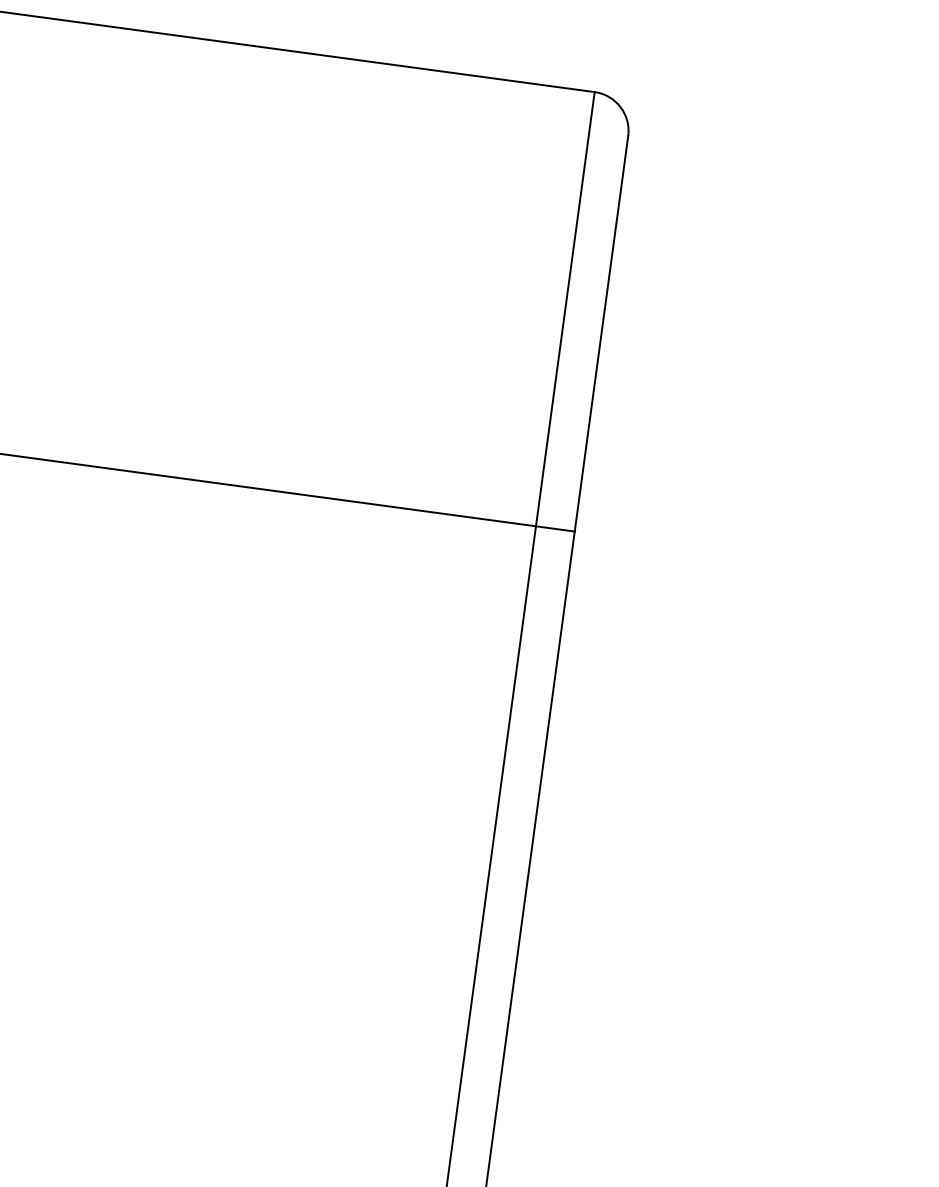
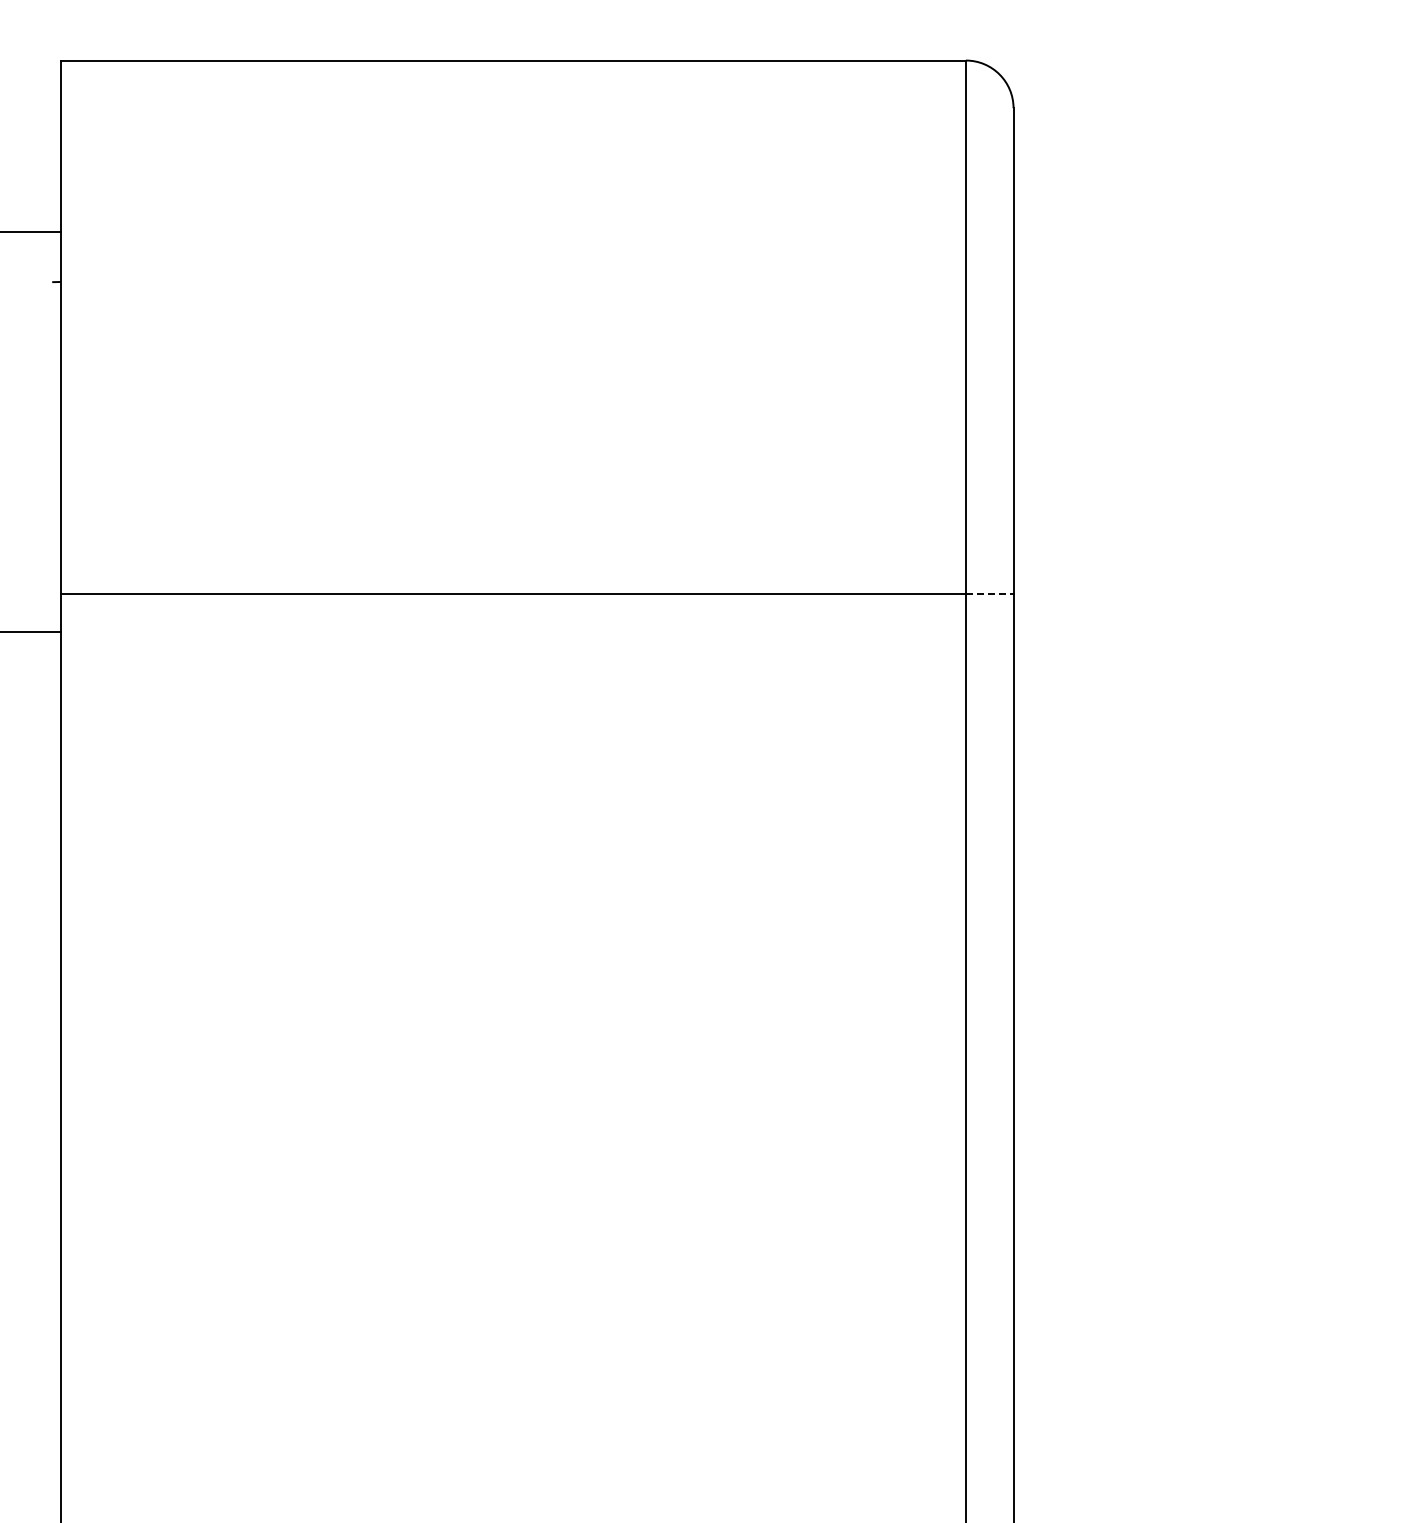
line: (555, 529) -> (989, 594), solid -> dashed

